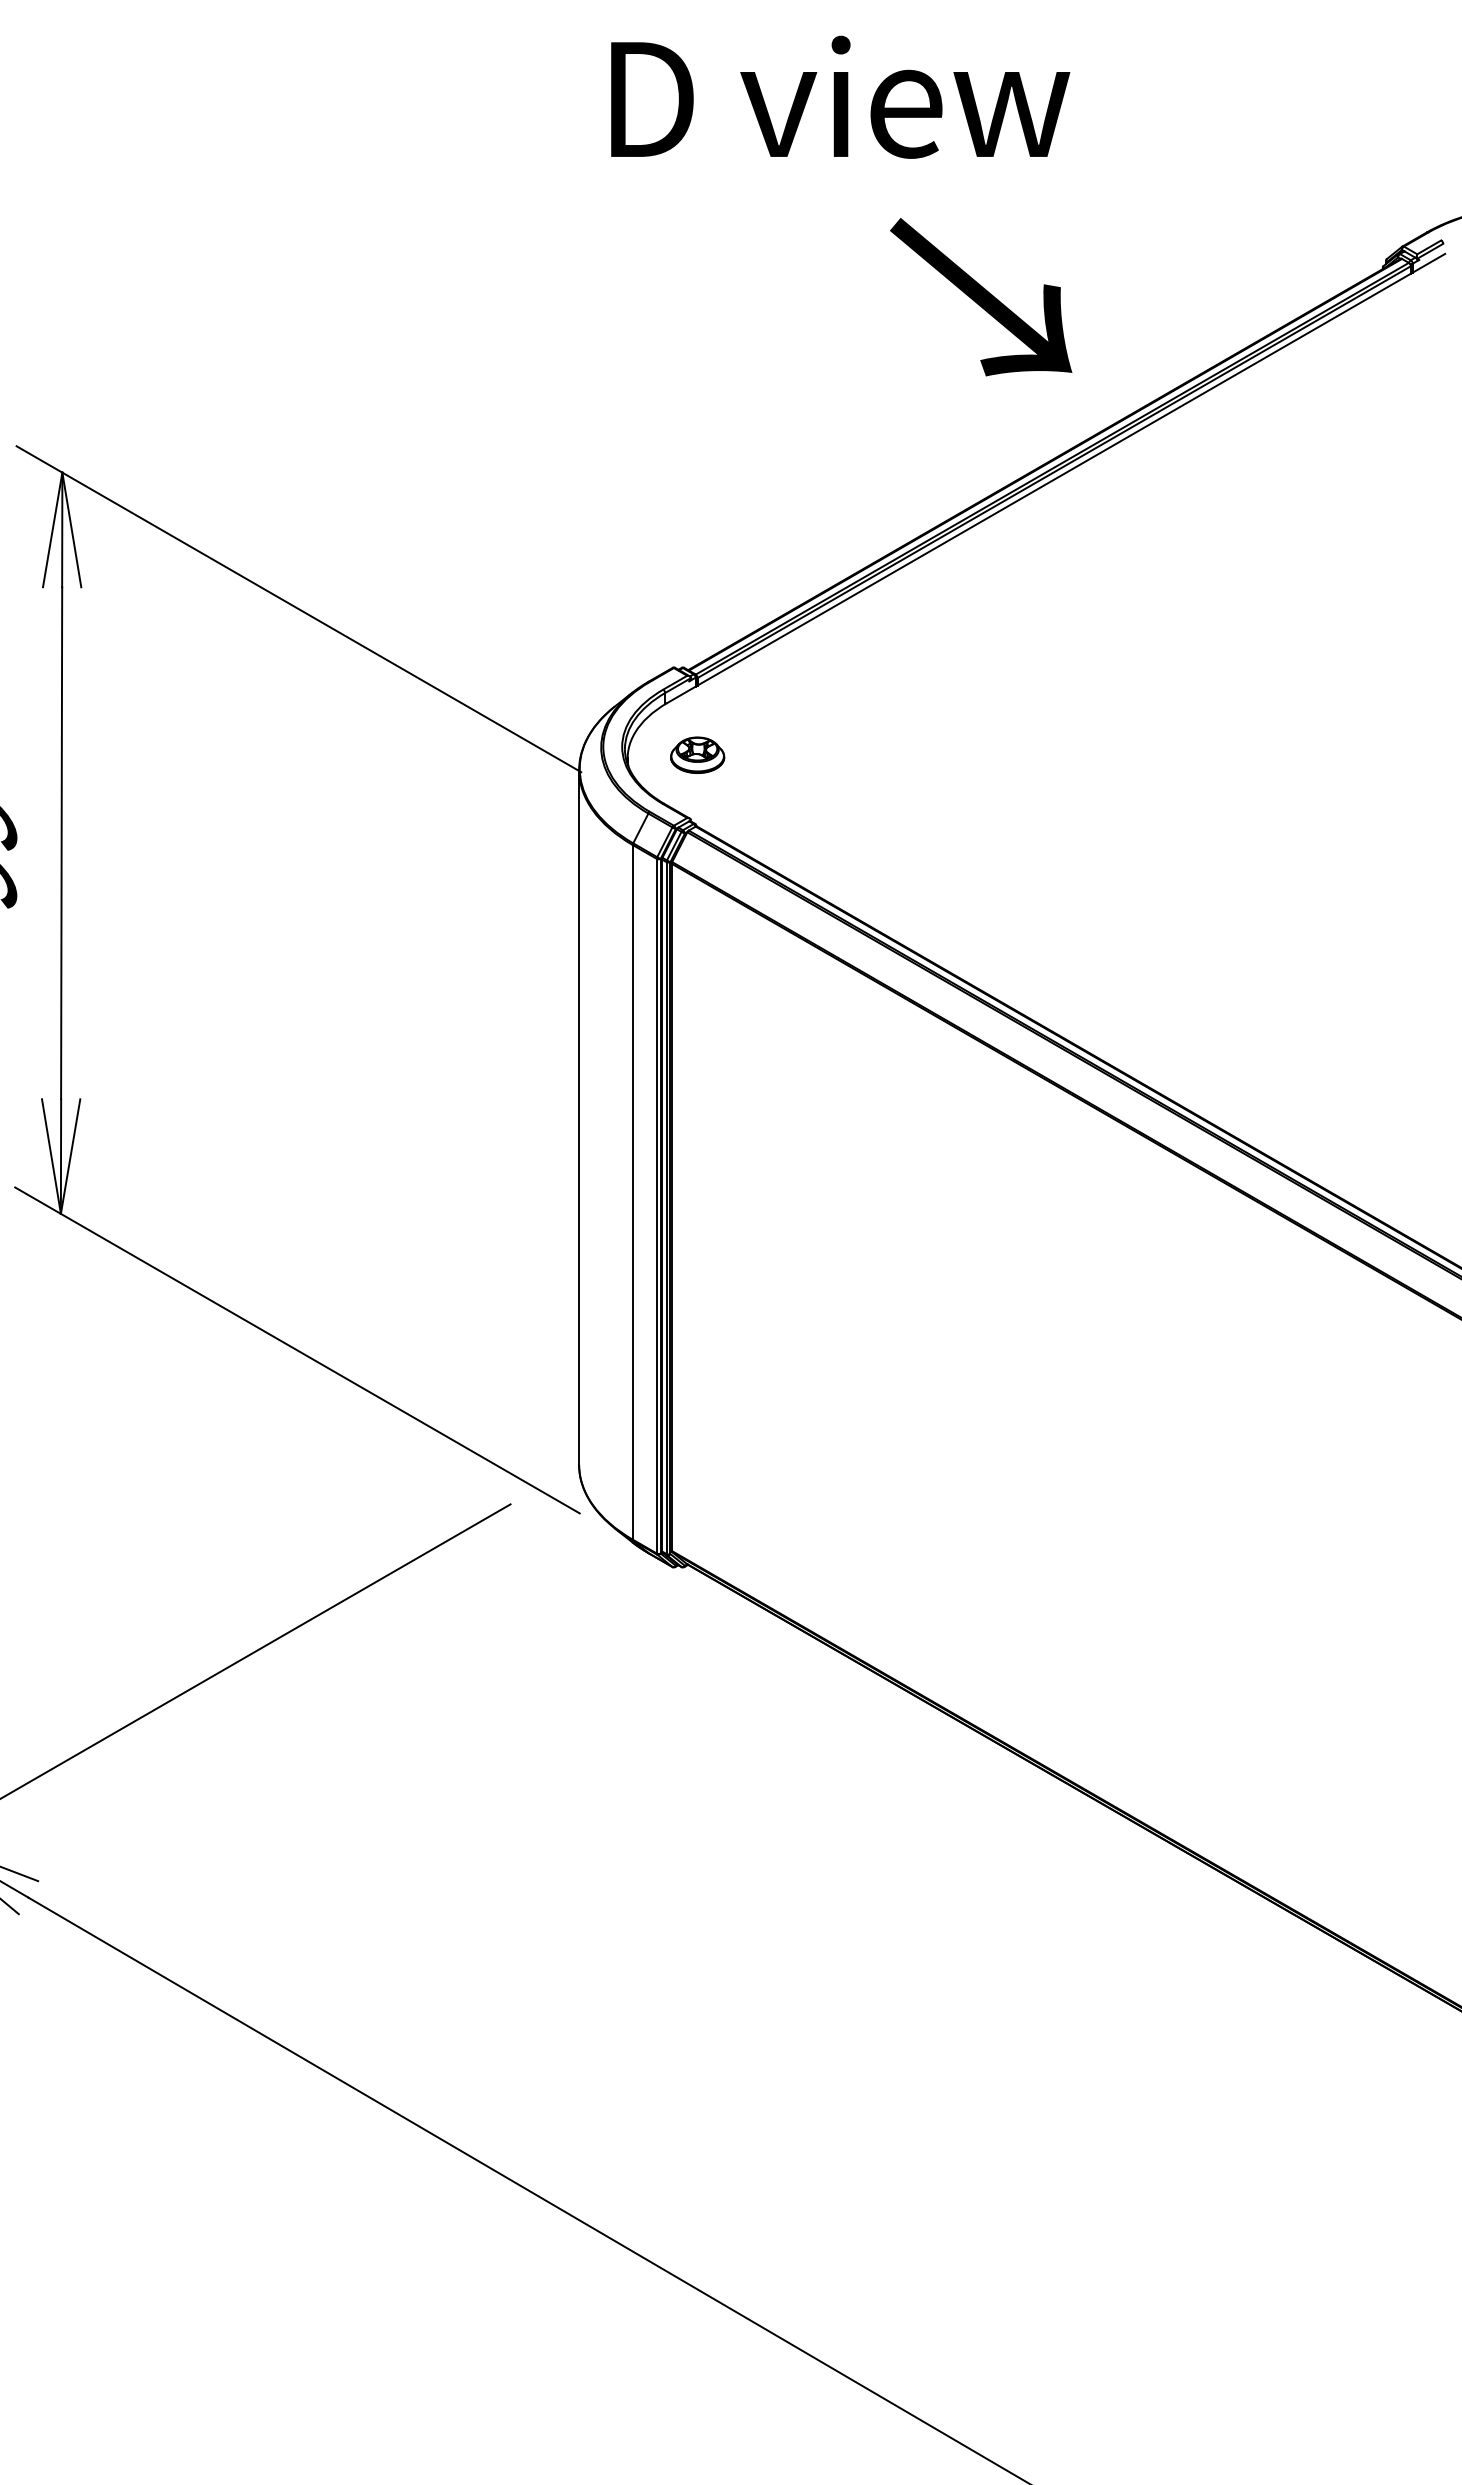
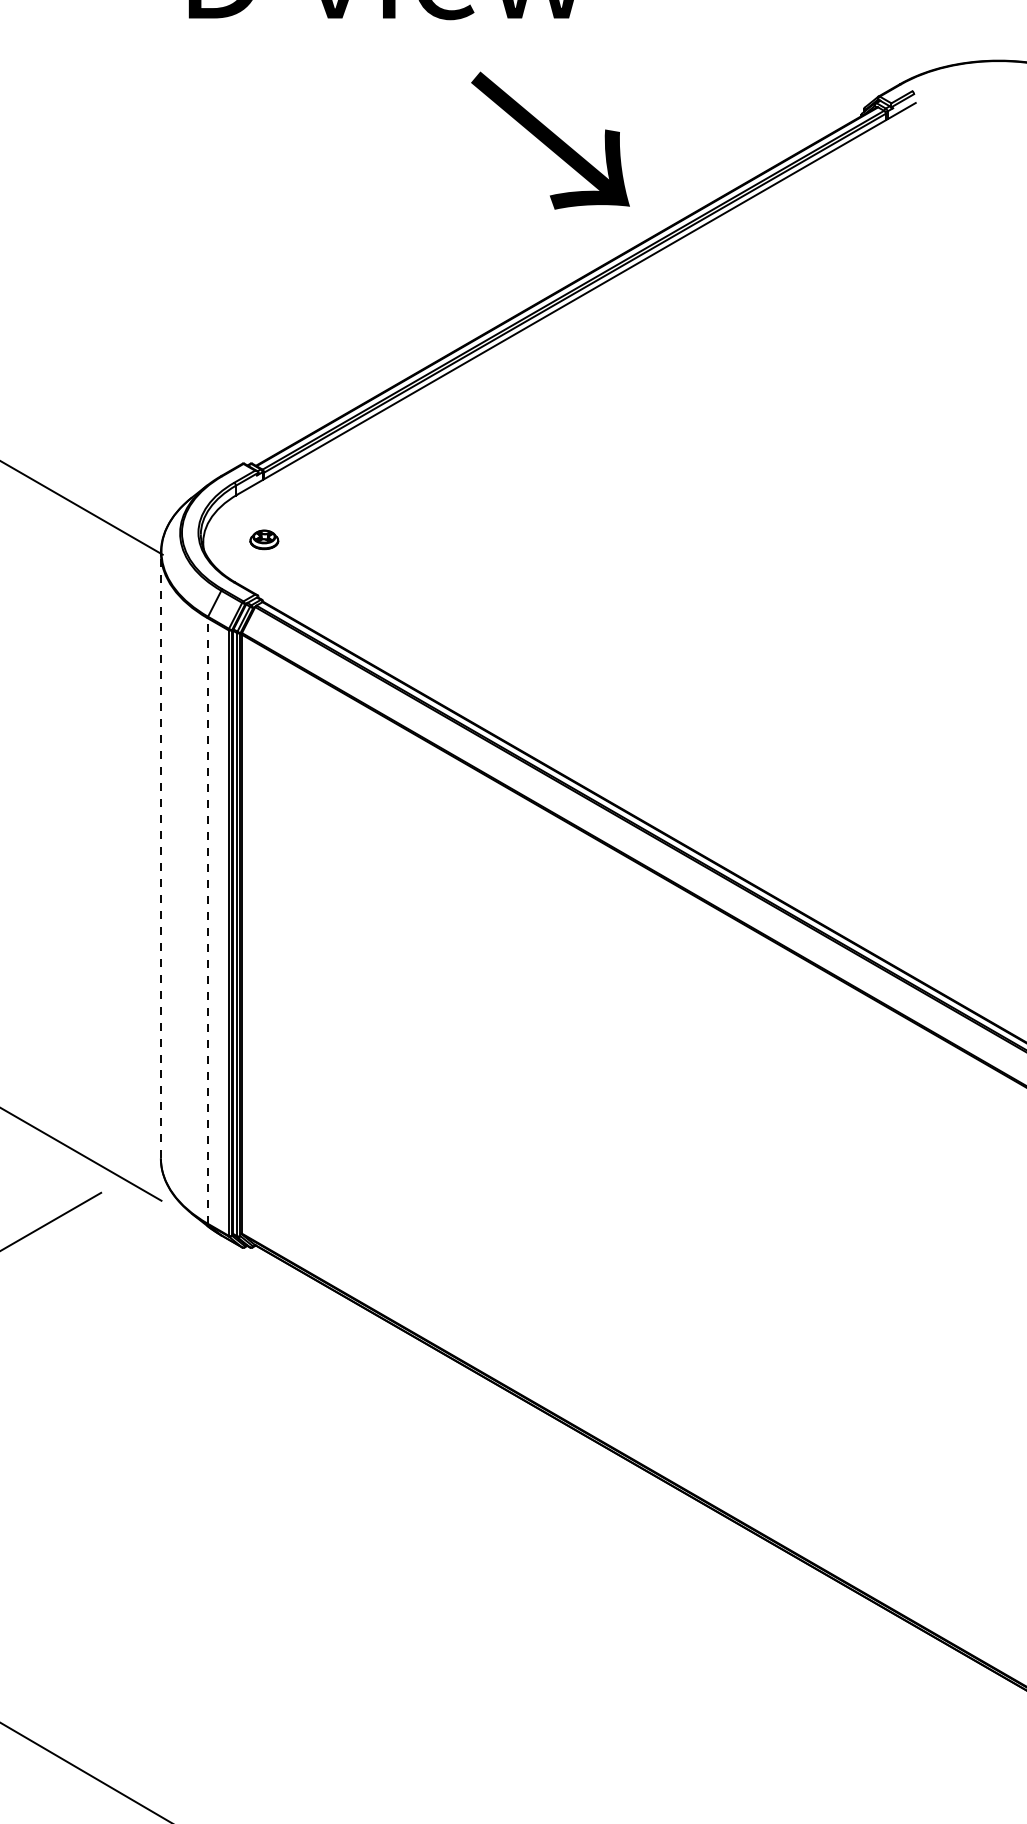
text: (981, 297) -> (550, 140), moved
part: (697, 754) -> (264, 539), size x0.6
line: (579, 1116) -> (161, 854), solid -> dashed
line: (632, 1191) -> (207, 920), solid -> dashed

